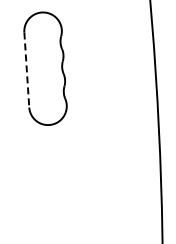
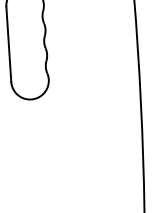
line: (26, 70) -> (8, 44), dashed -> solid

